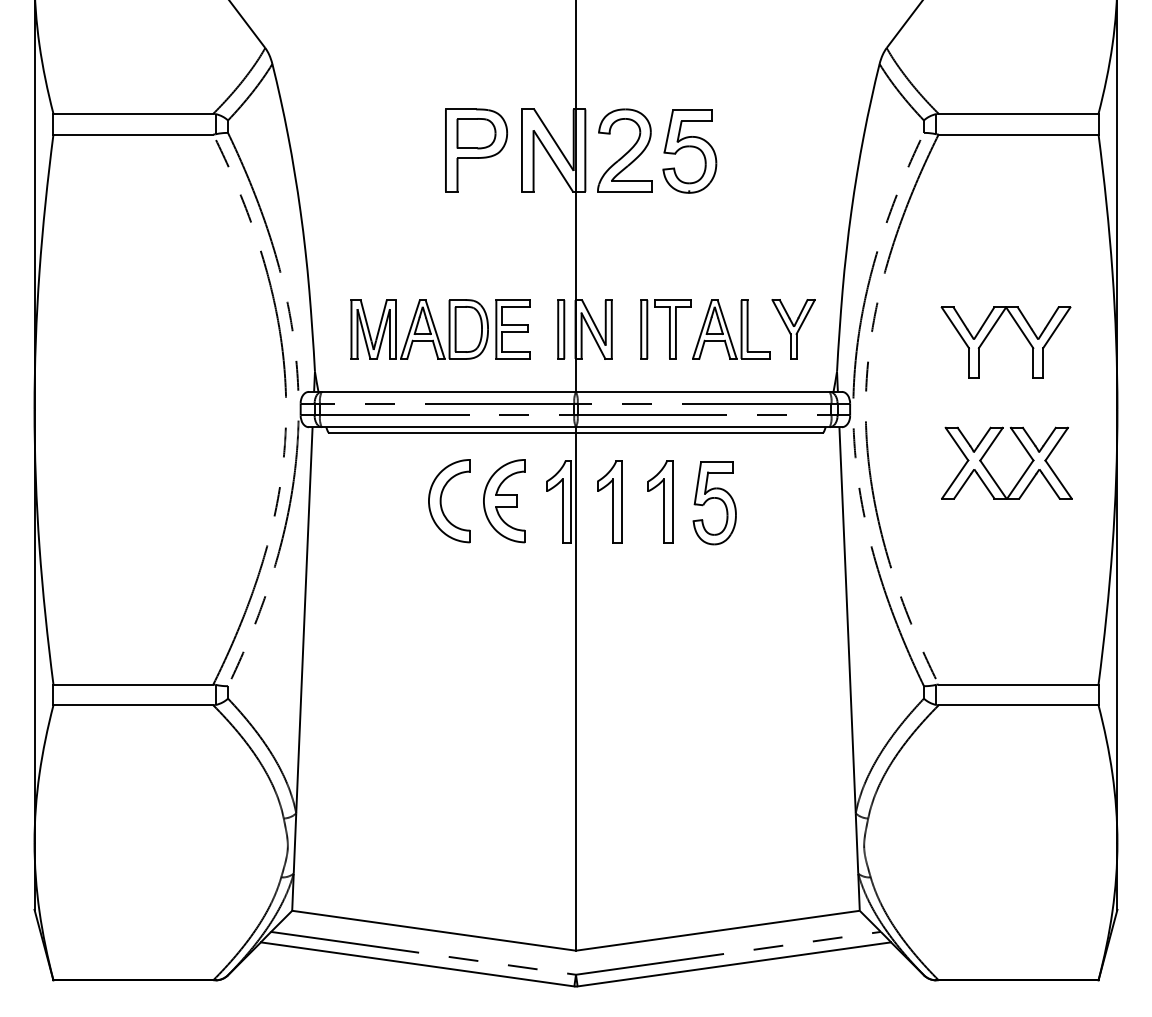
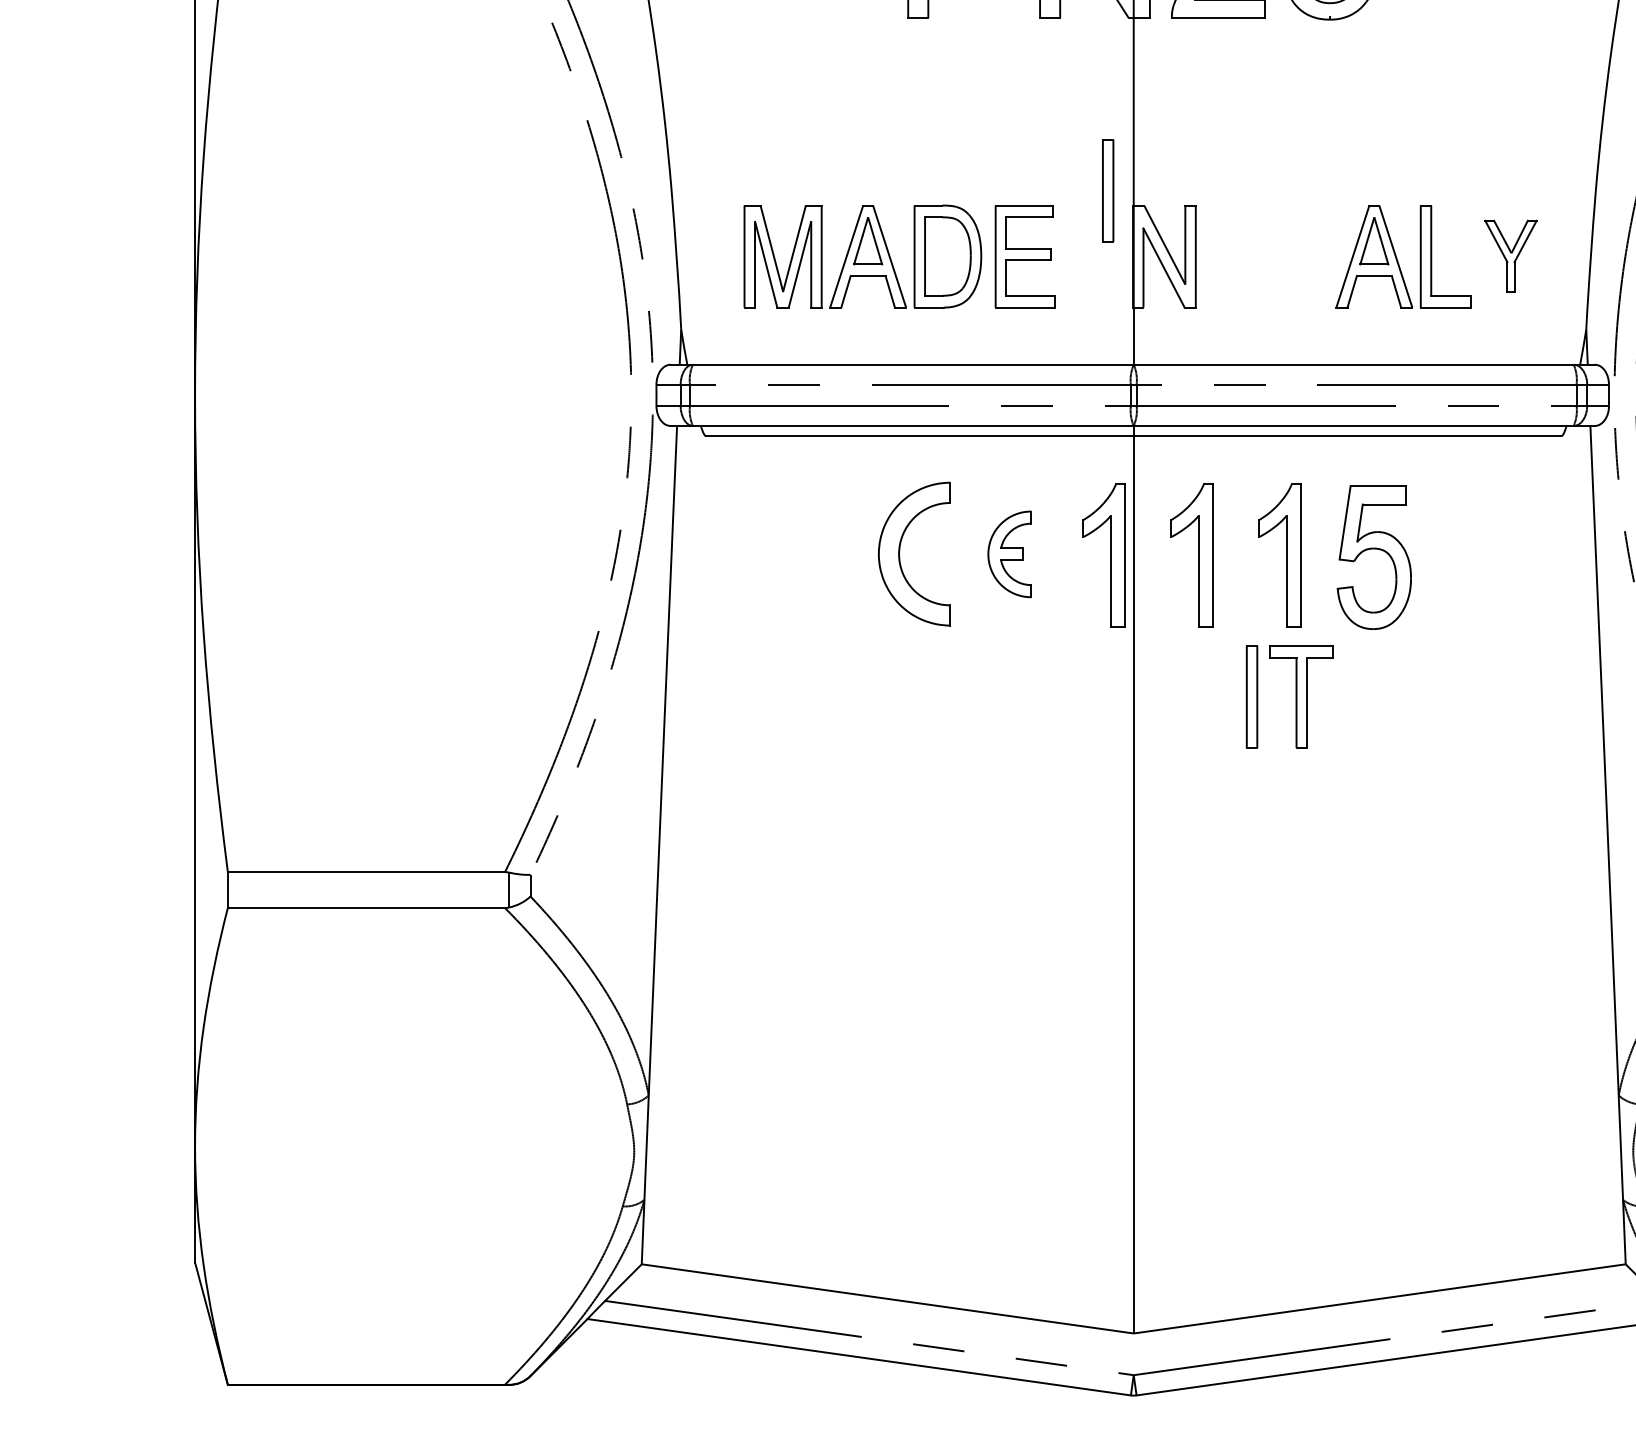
part: (561, 329) -> (1108, 190), moved
part: (665, 329) -> (1288, 696), moved
part: (793, 329) -> (1510, 256), size x0.7
part: (504, 501) -> (1009, 554), size x0.6

